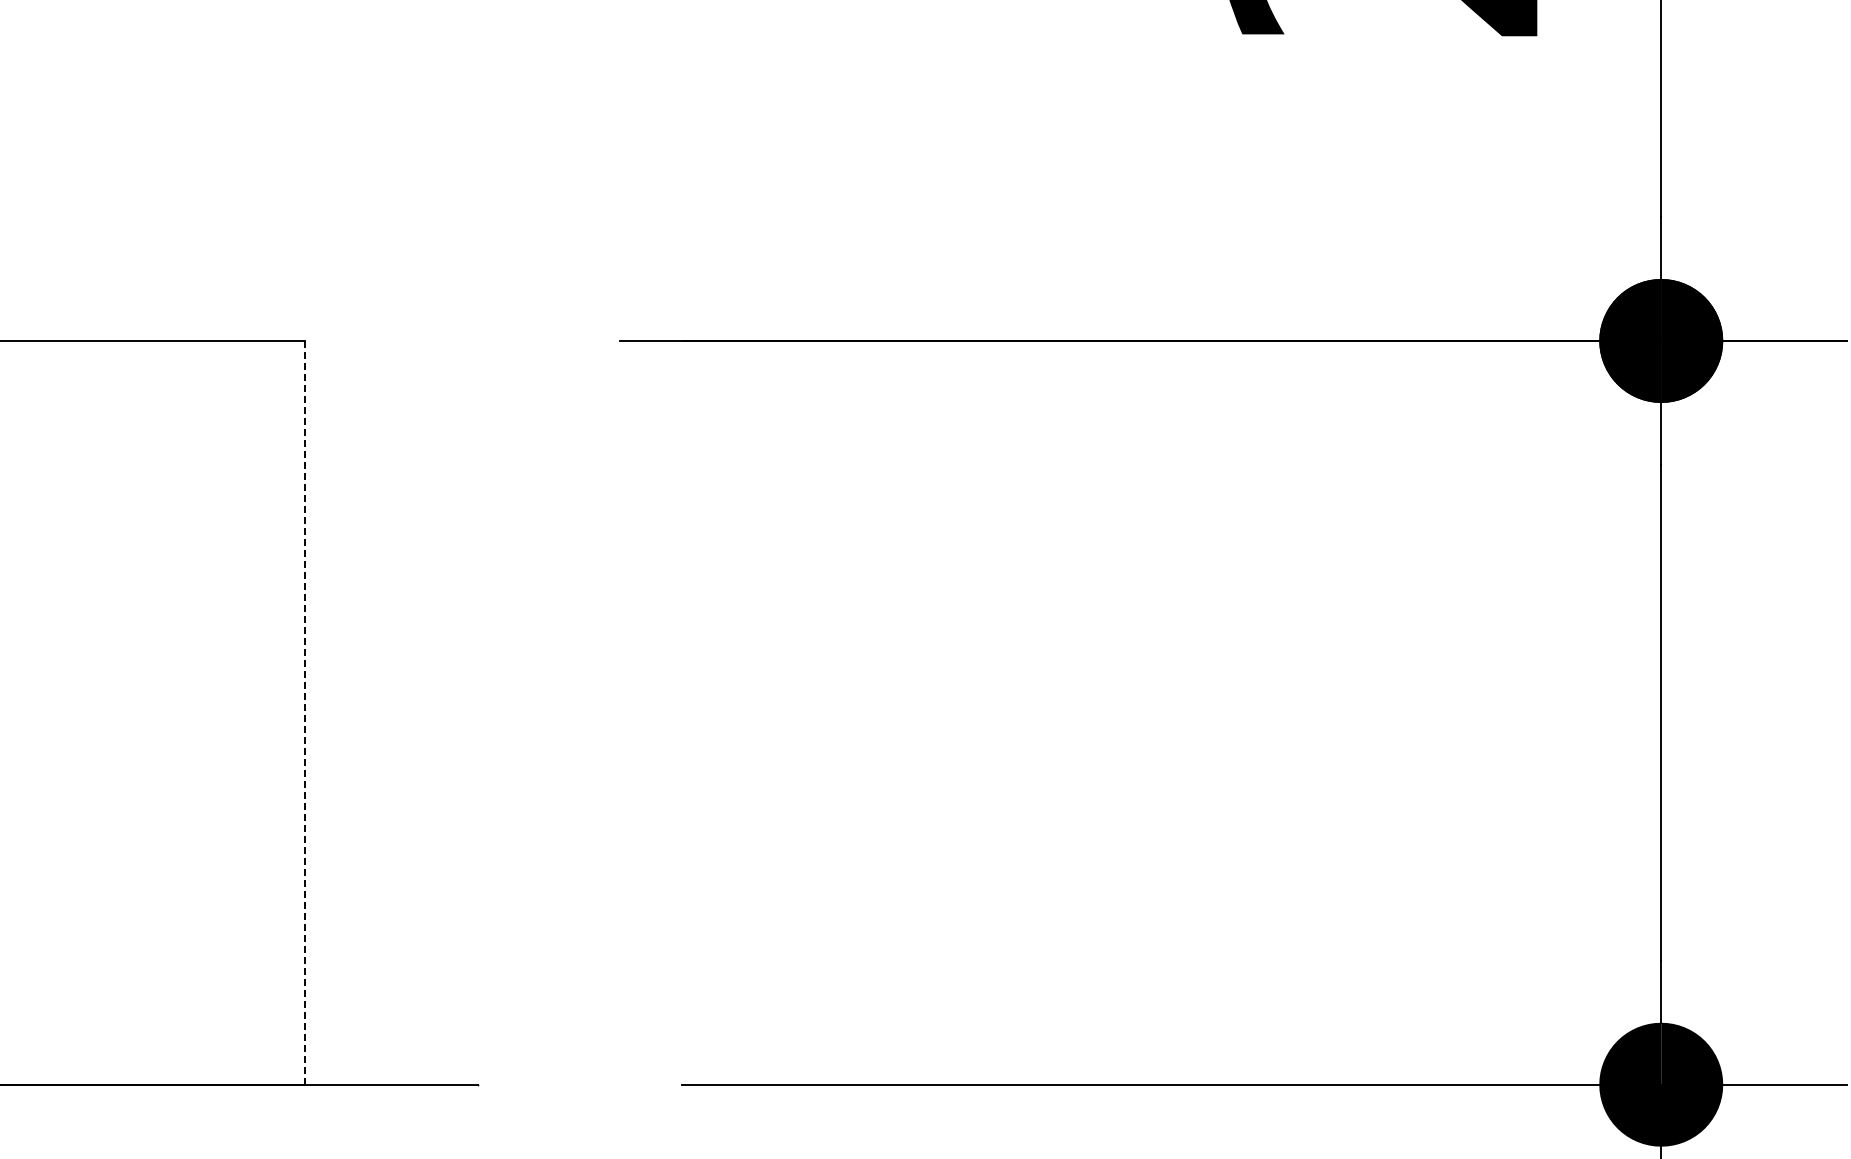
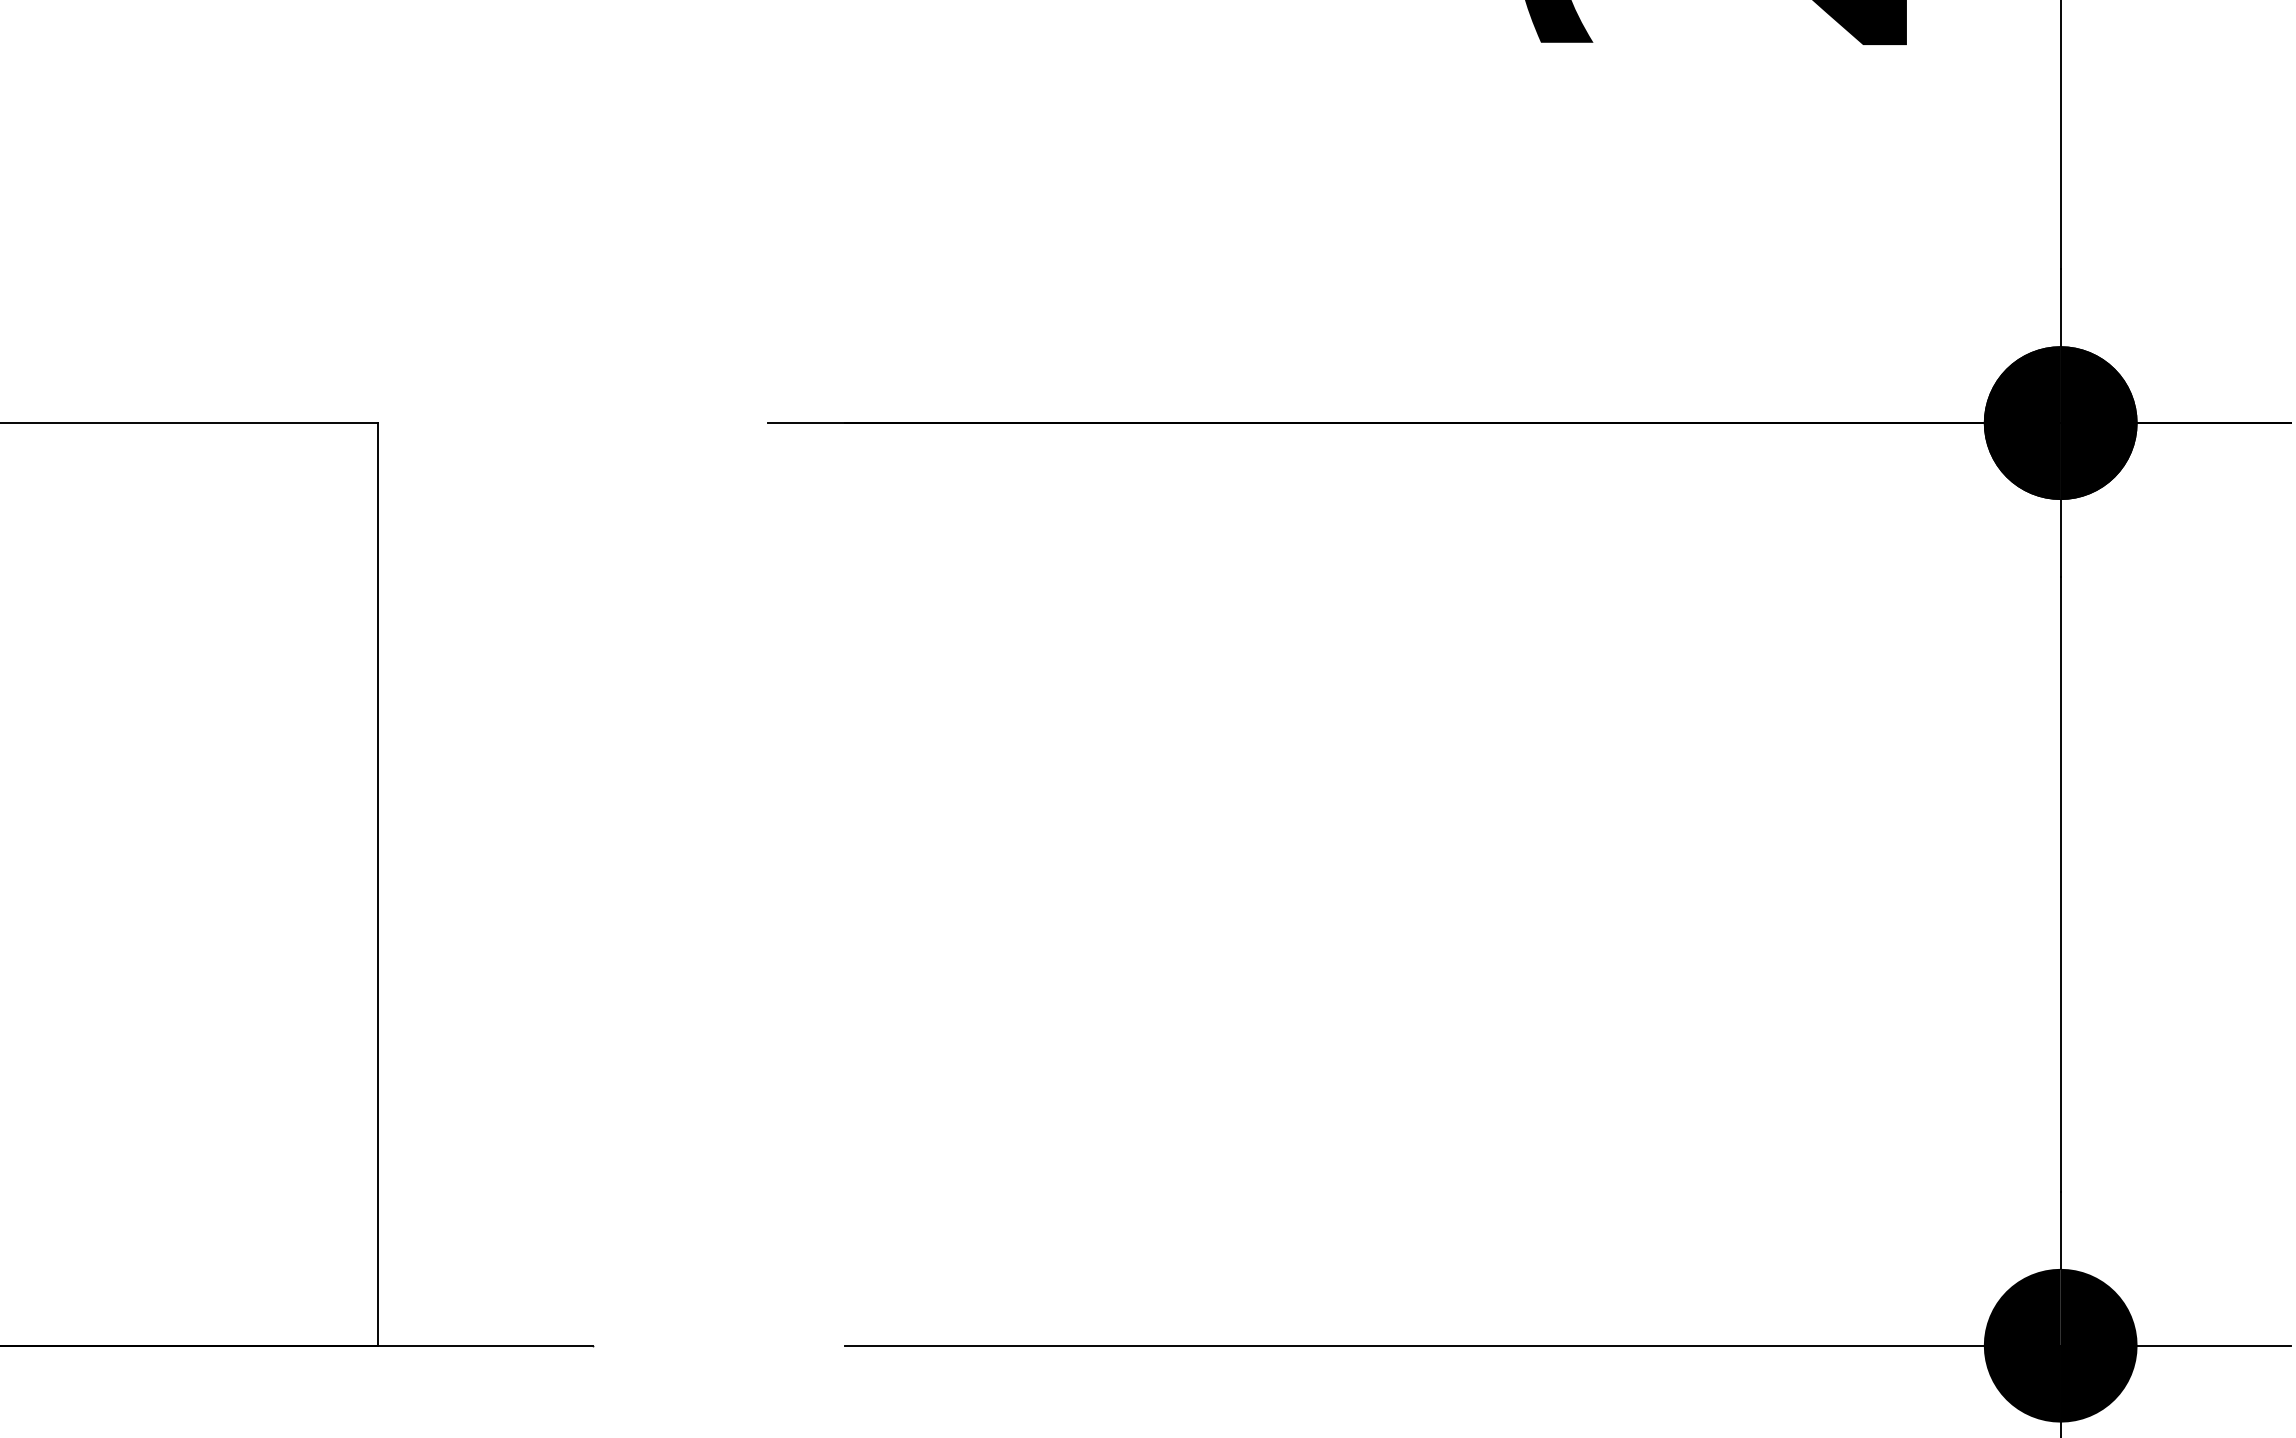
line: (304, 712) -> (377, 883), dashed -> solid

